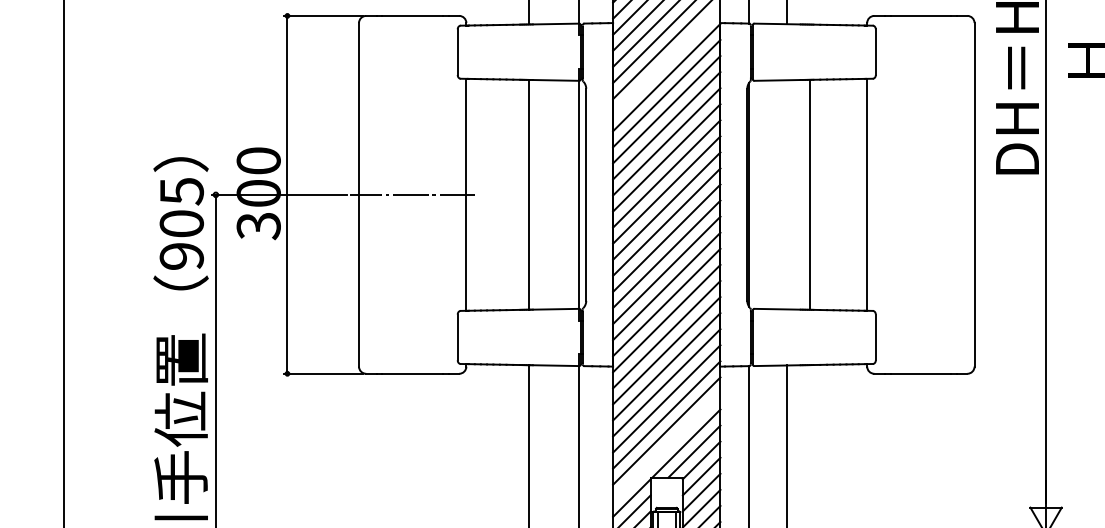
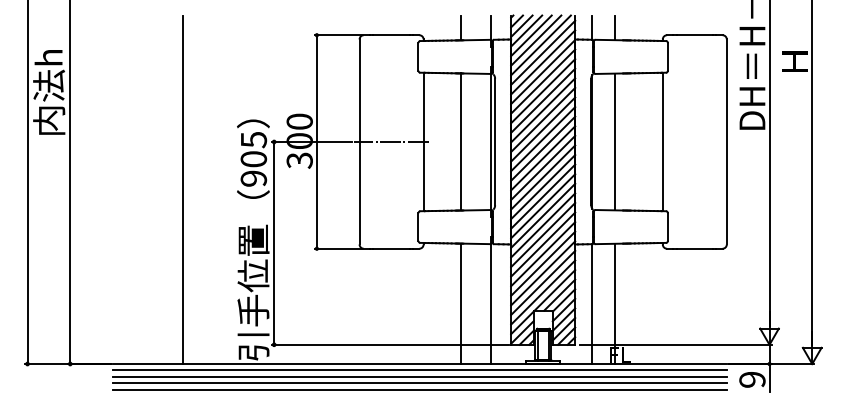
line: (667, 61) -> (543, 62), added
line: (809, 194) -> (614, 141), moved
line: (667, 447) -> (543, 292), added

